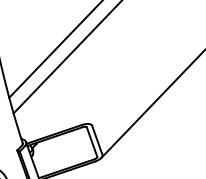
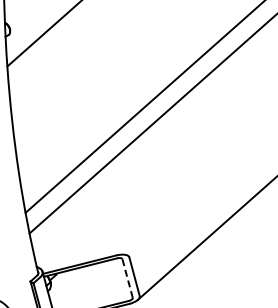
line: (91, 142) -> (127, 278), solid -> dashed

